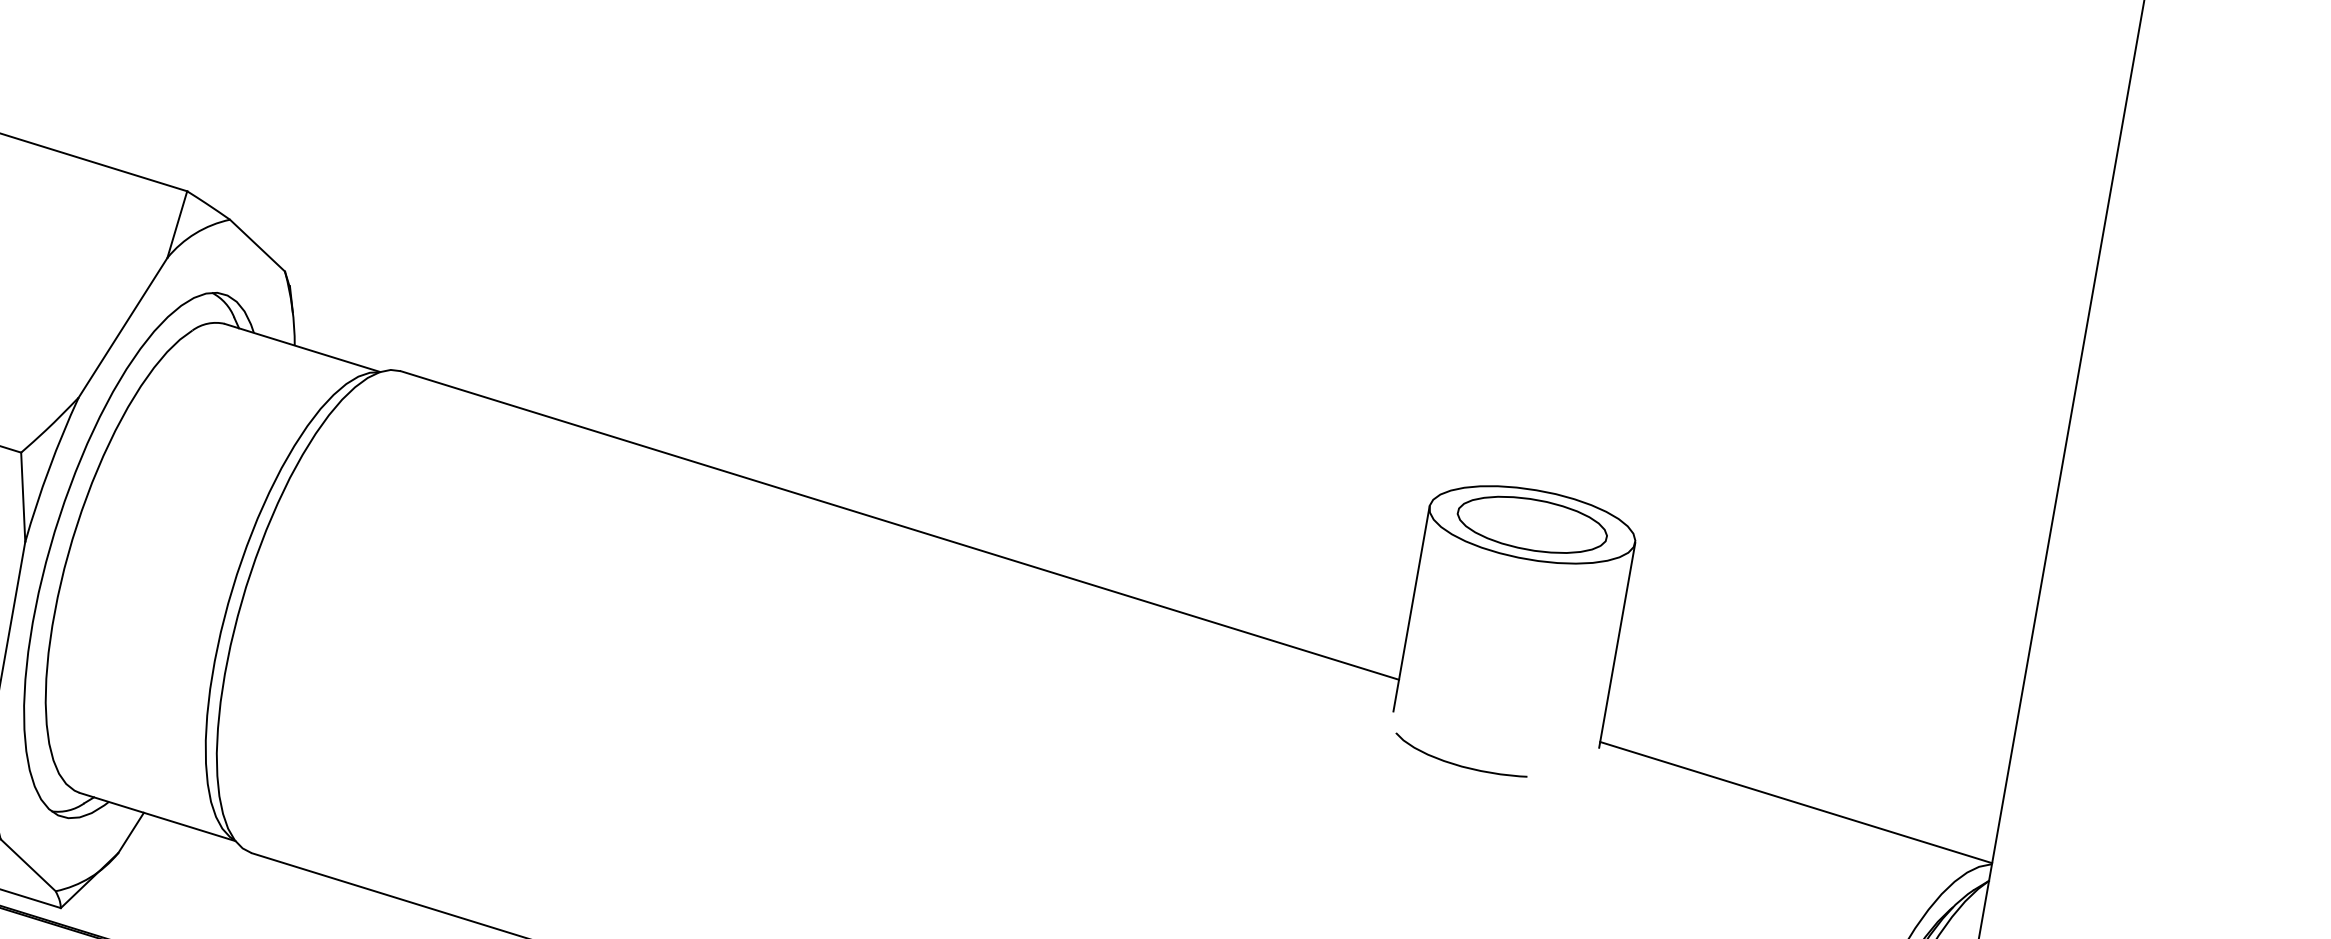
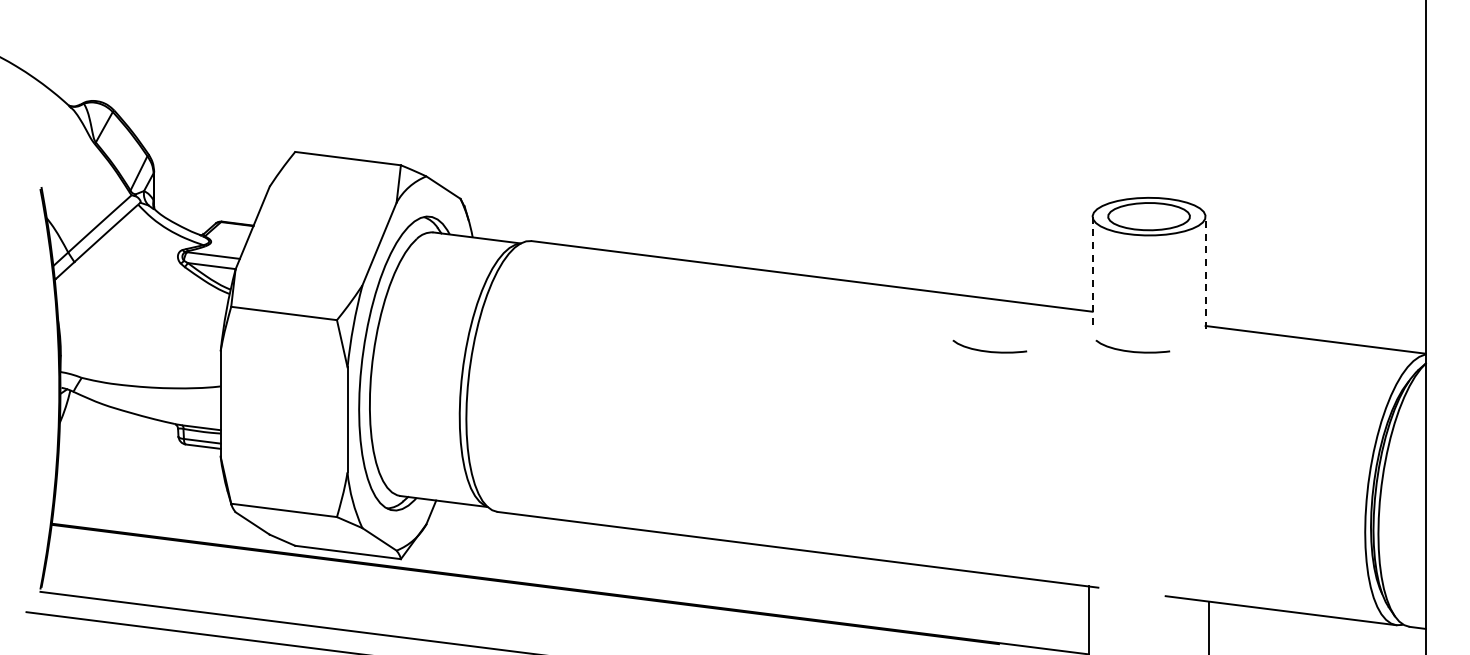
line: (1411, 610) -> (1092, 273), solid -> dashed
line: (1617, 644) -> (1205, 272), solid -> dashed
curve: (1197, 716) -> (988, 350), added

